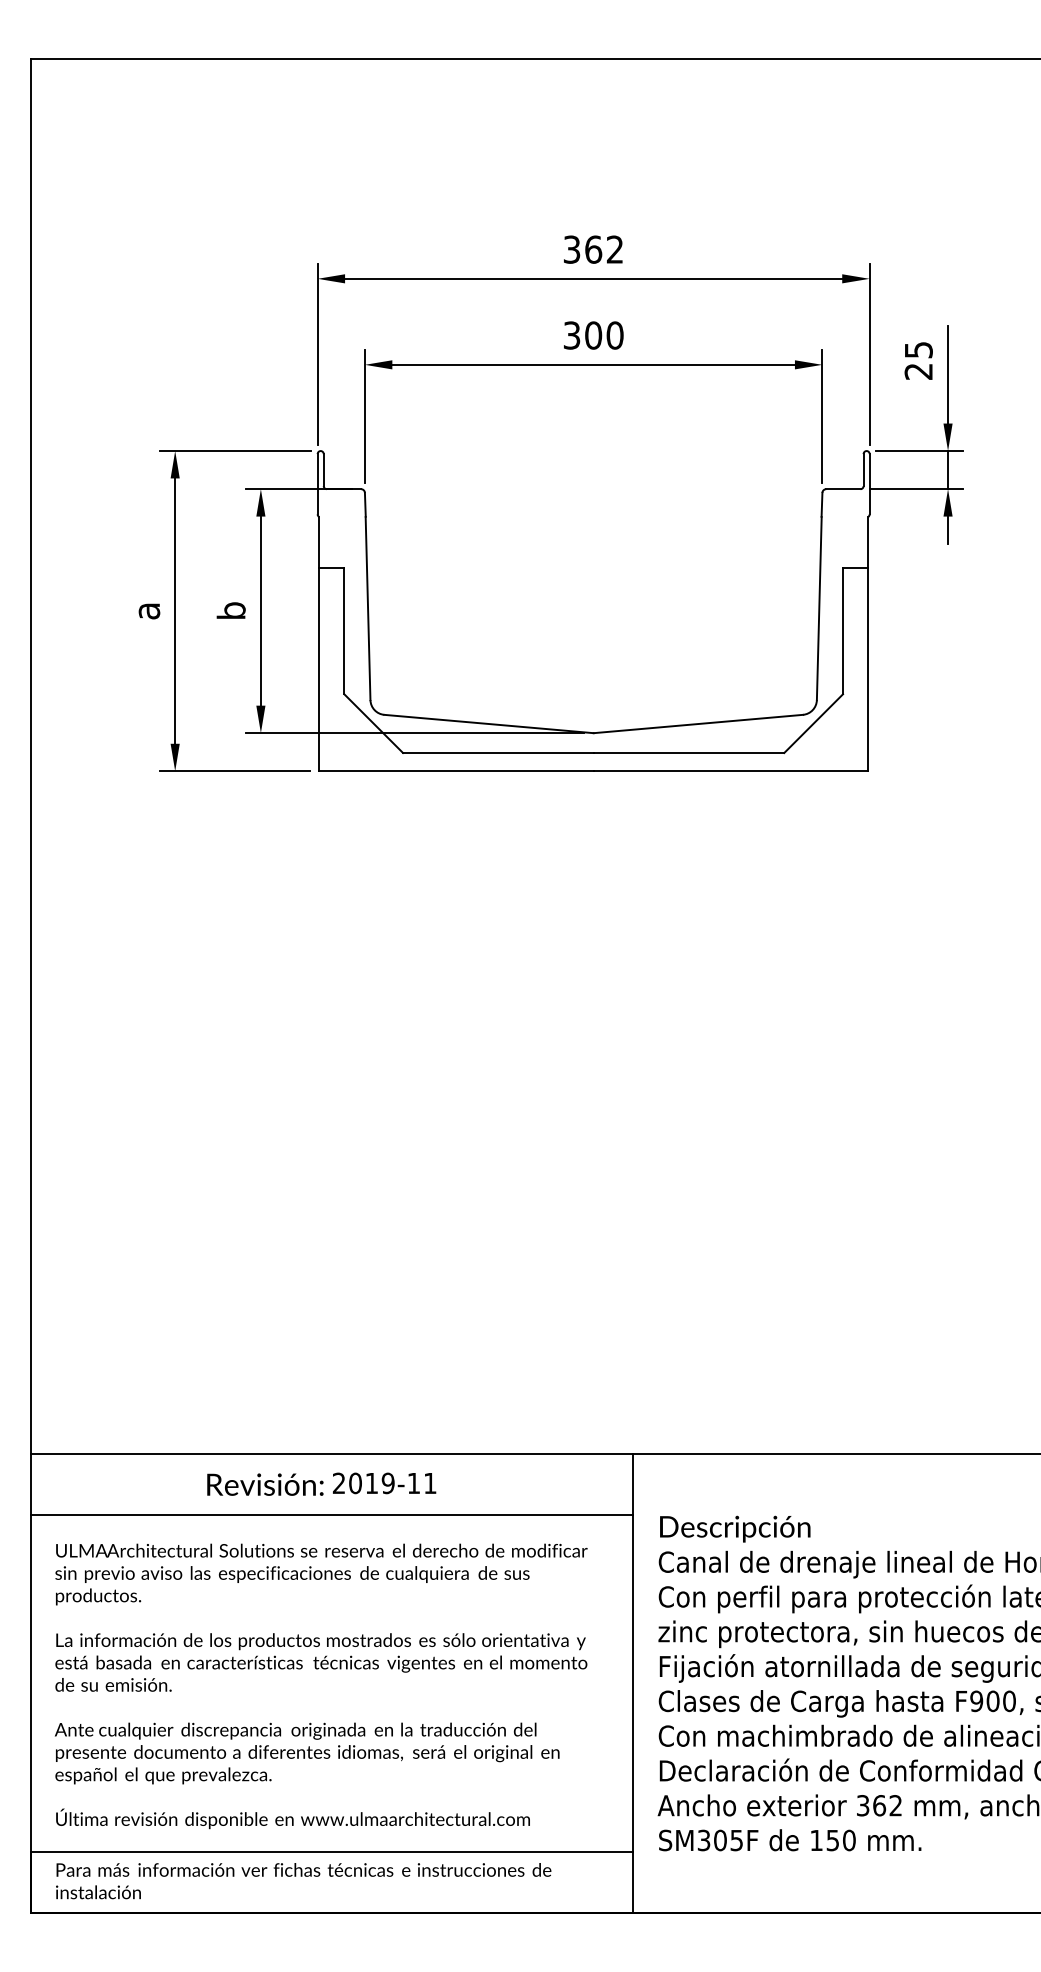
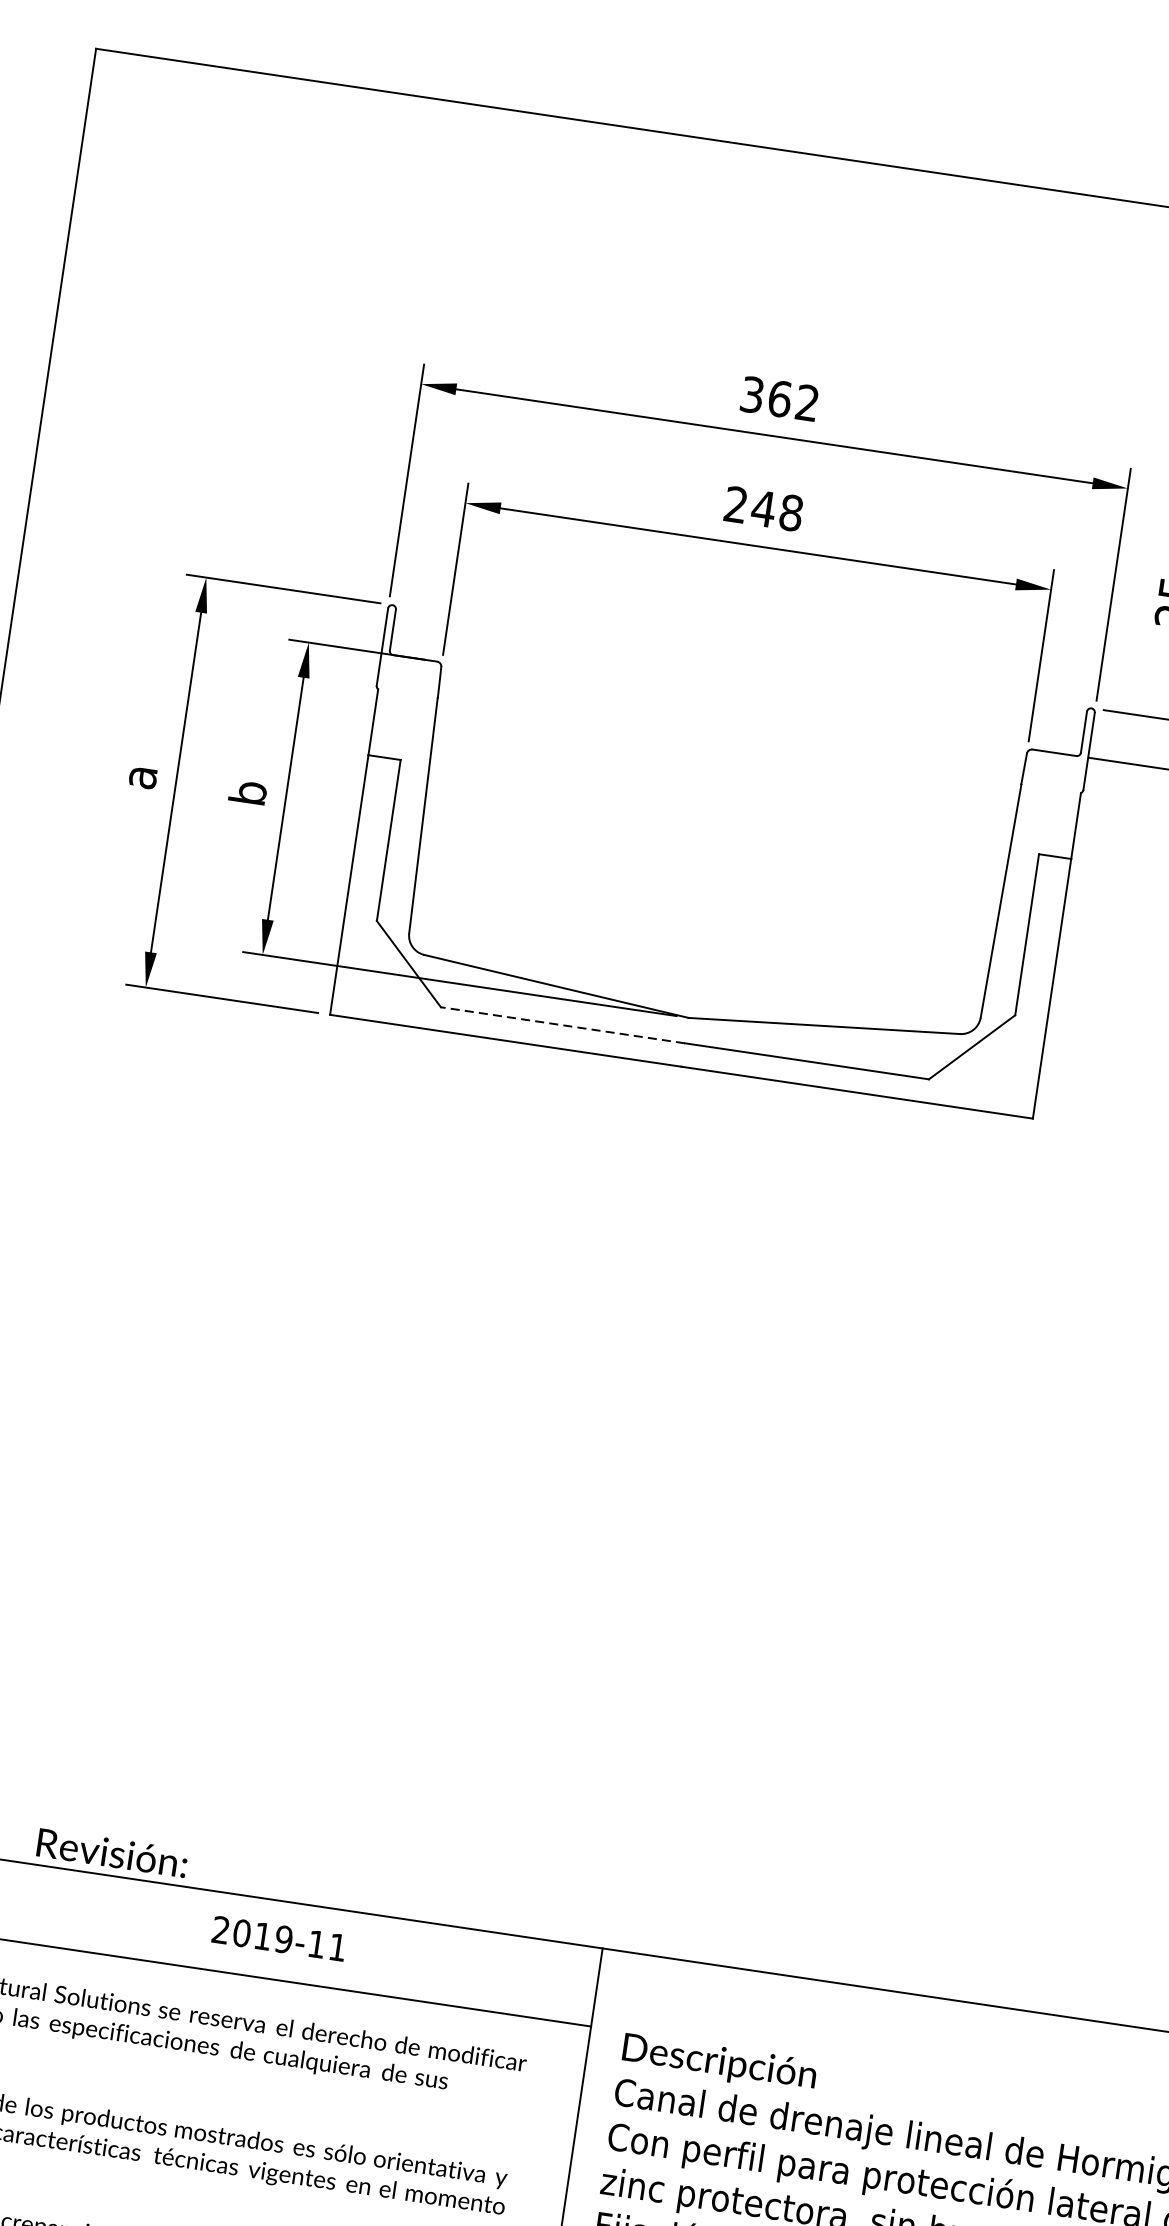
text: (593, 335) -> (763, 508), 300 -> 248
line: (497, 753) -> (561, 1025), solid -> dashed
text: (265, 1484) -> (112, 1852), moved

